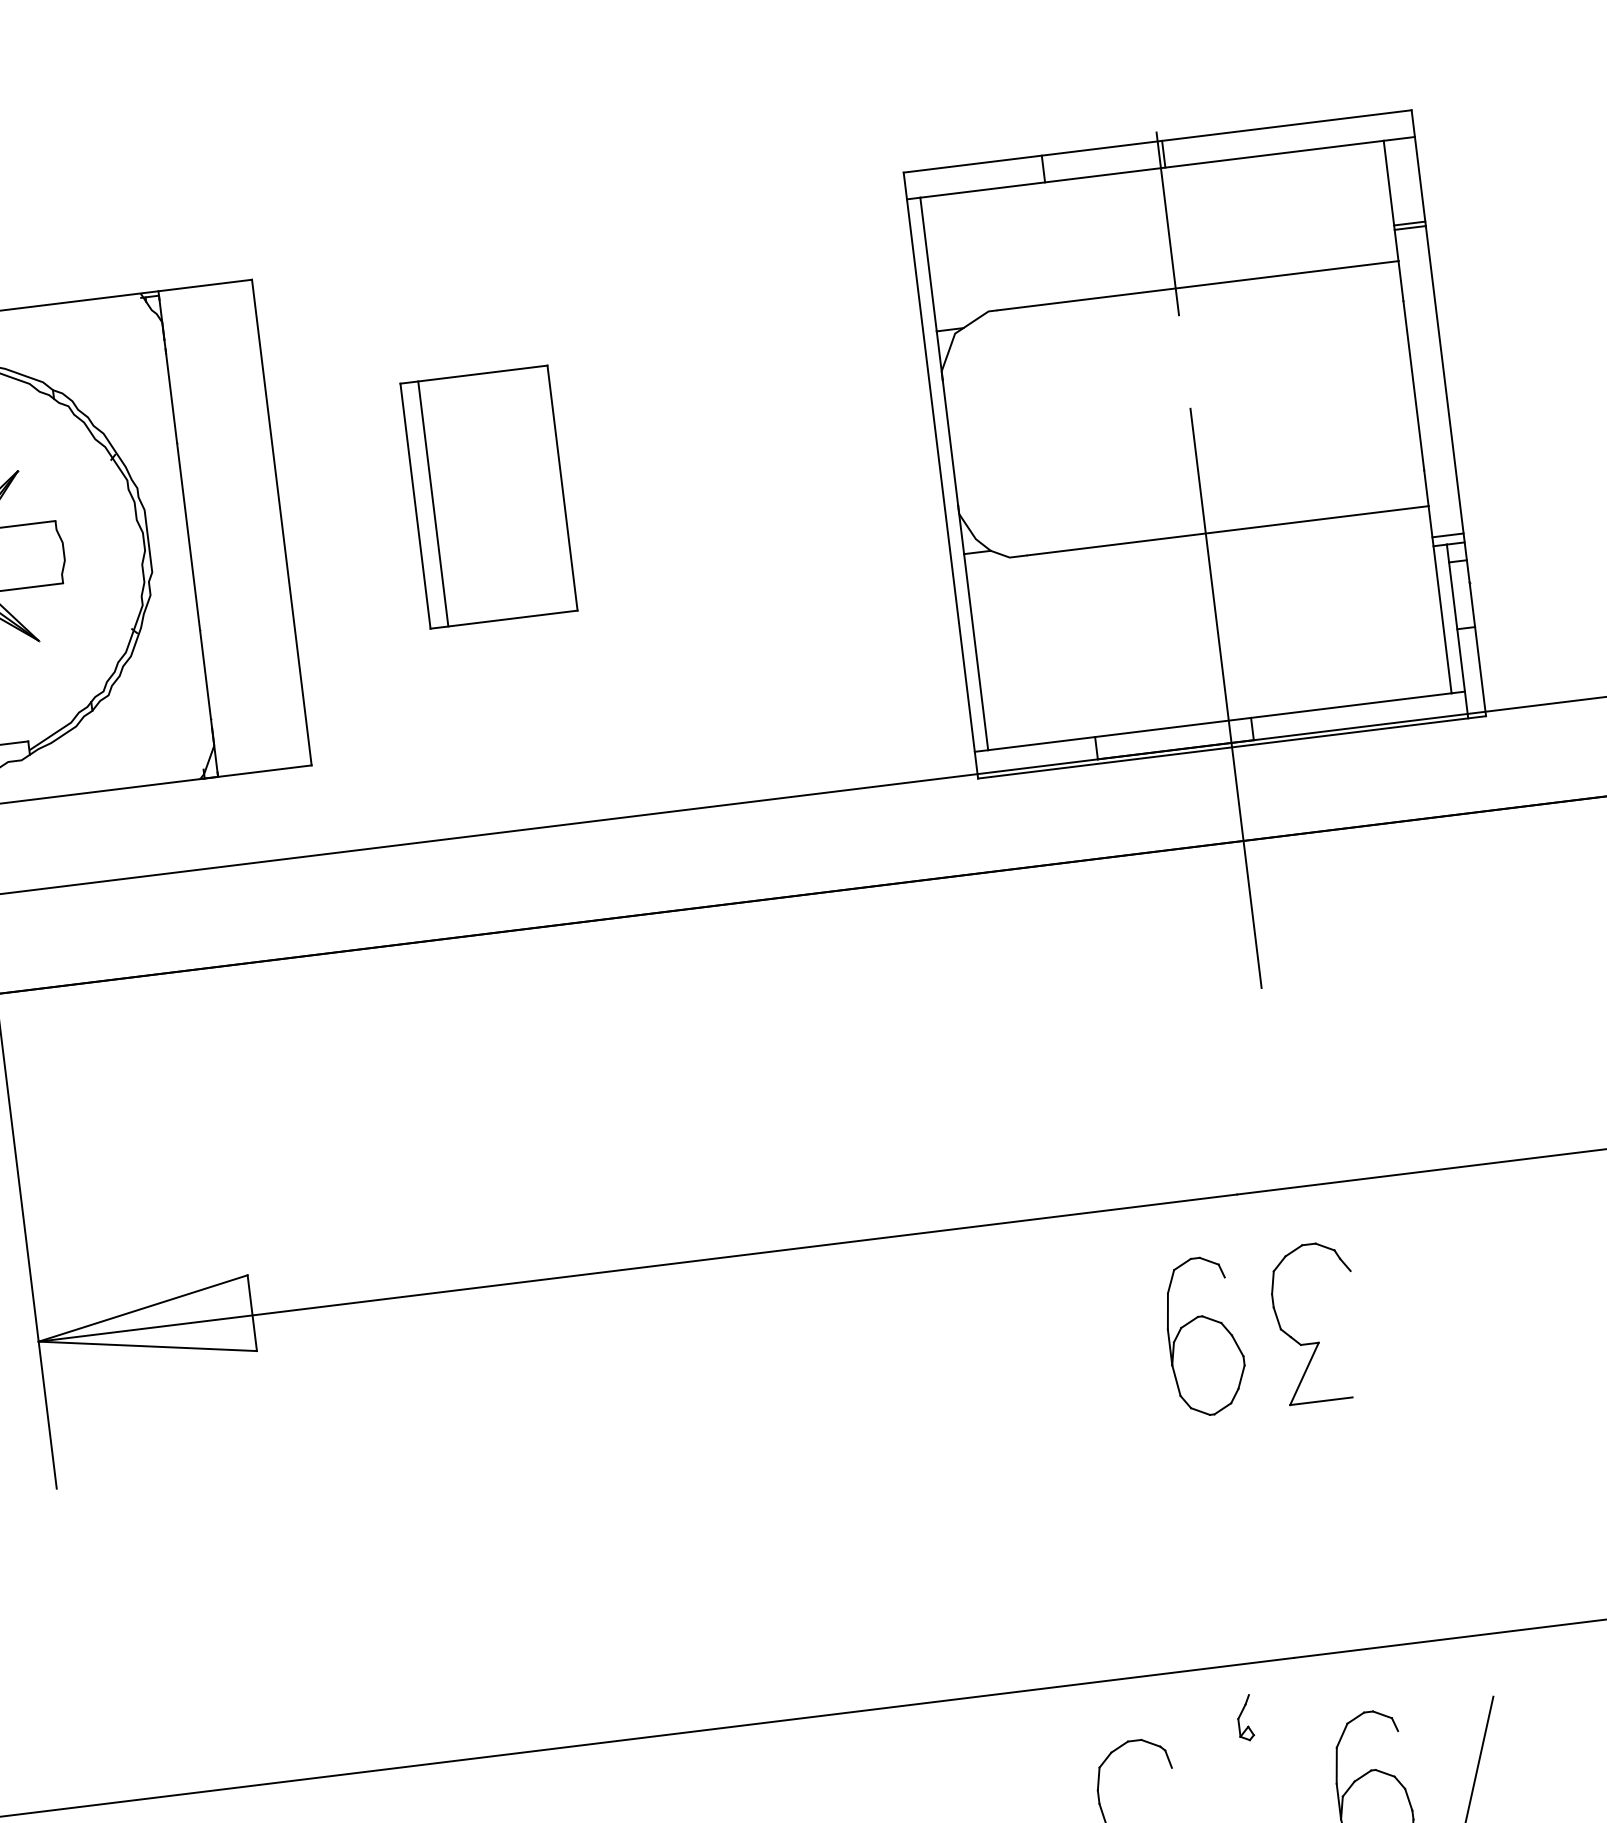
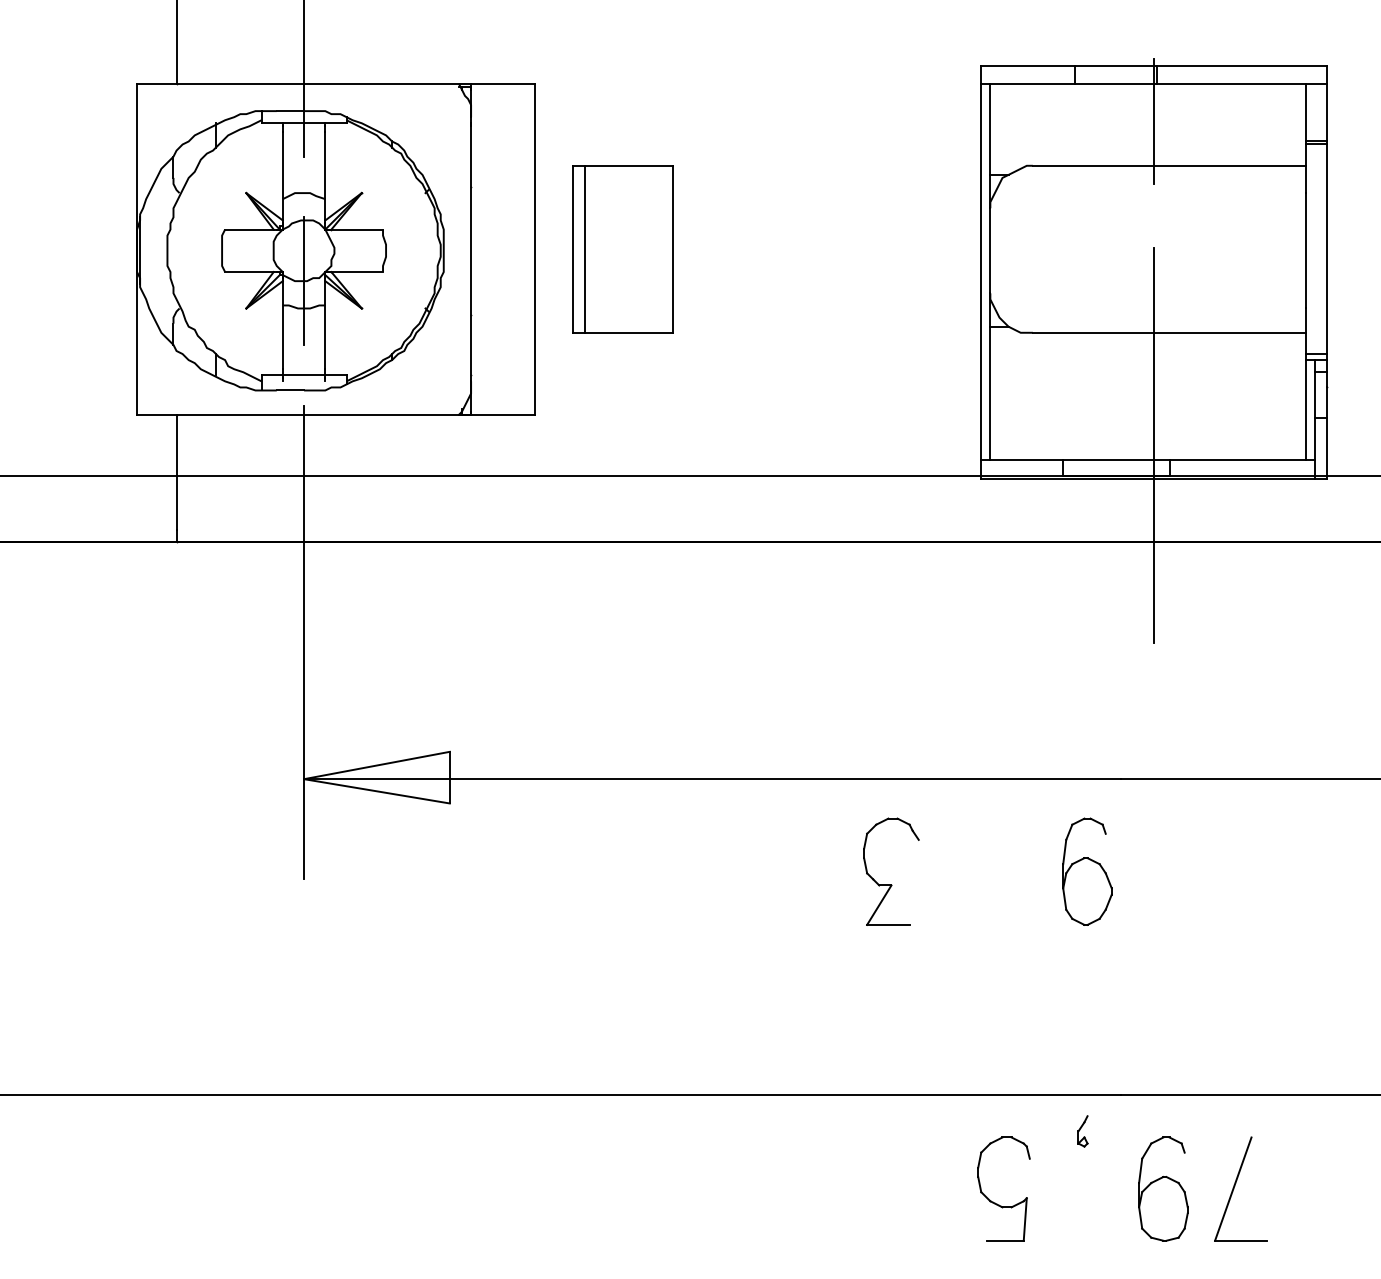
part: (488, 497) -> (622, 249), moved
part: (1318, 1341) -> (891, 884), moved

